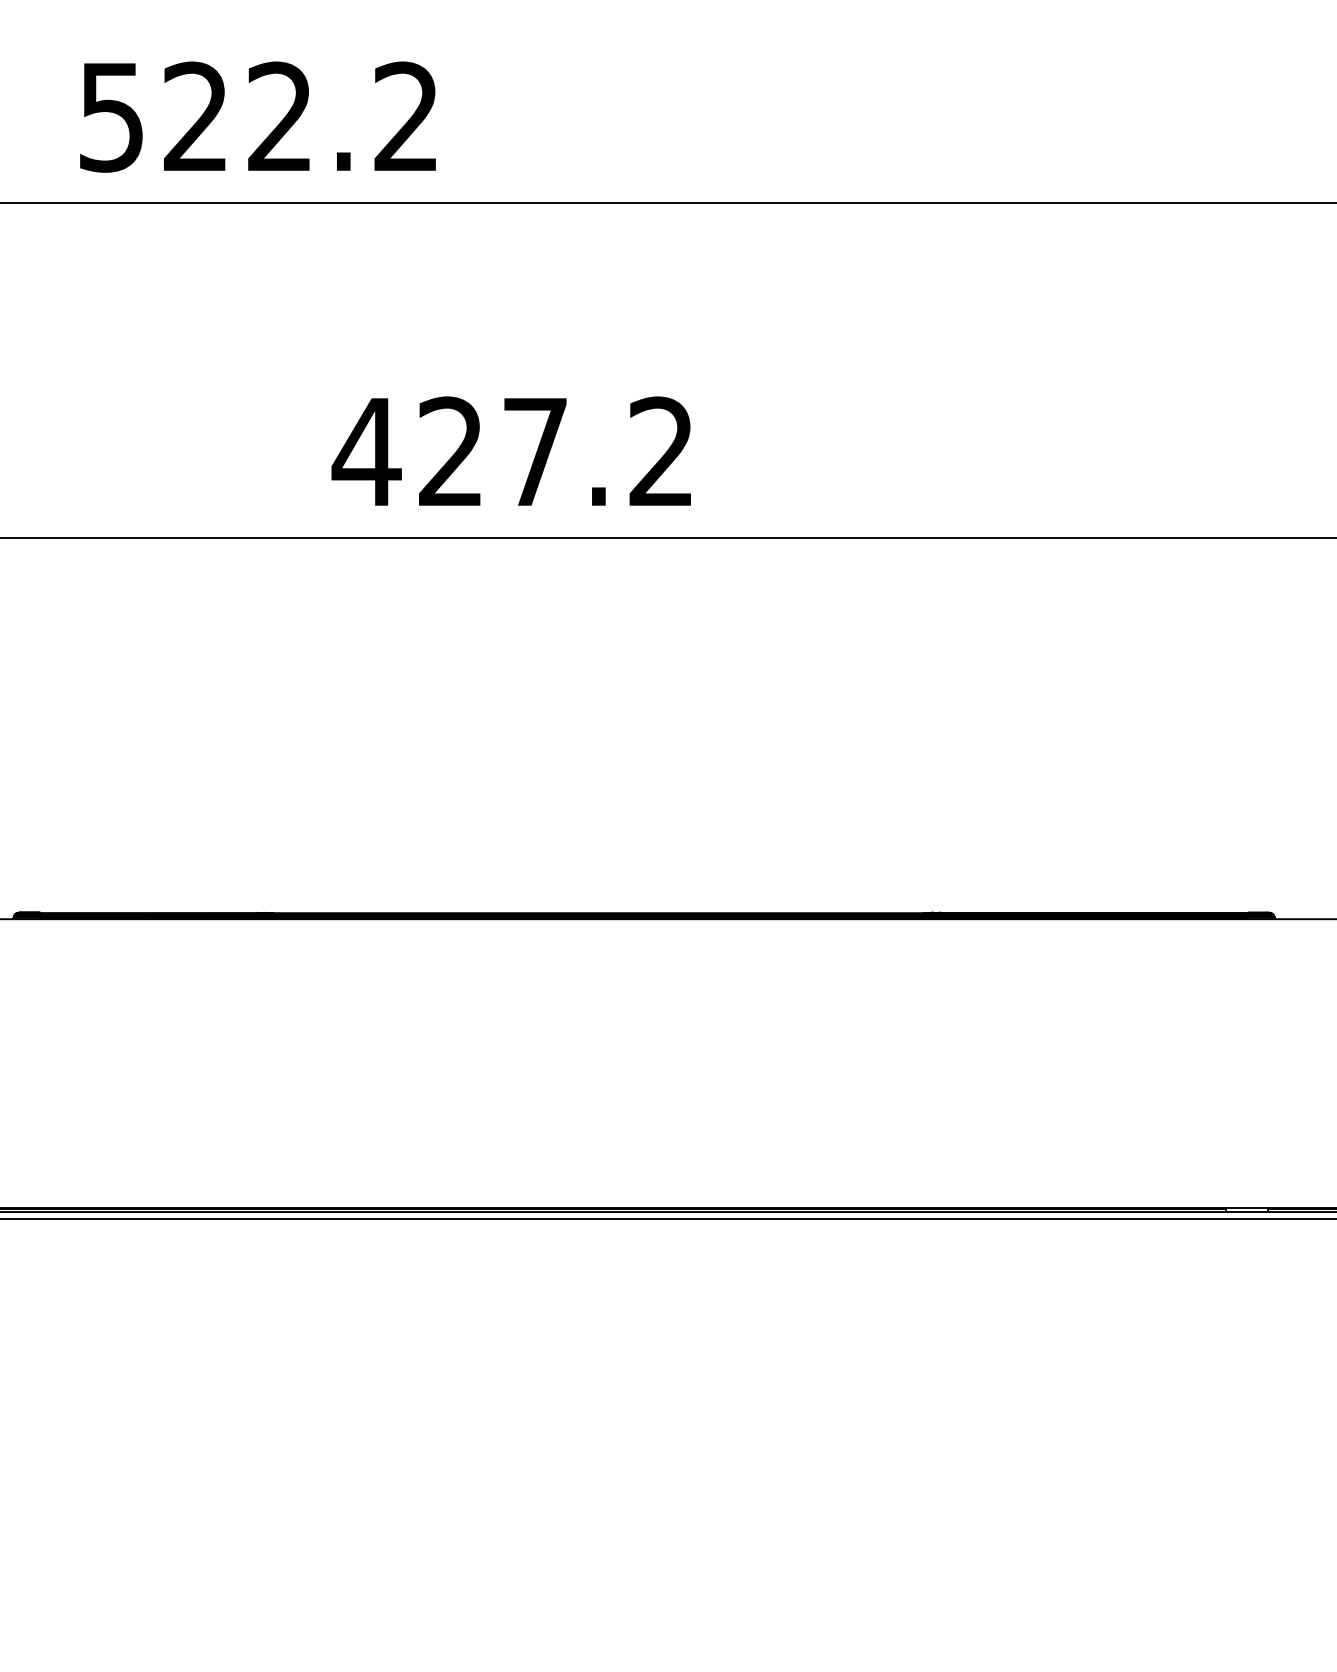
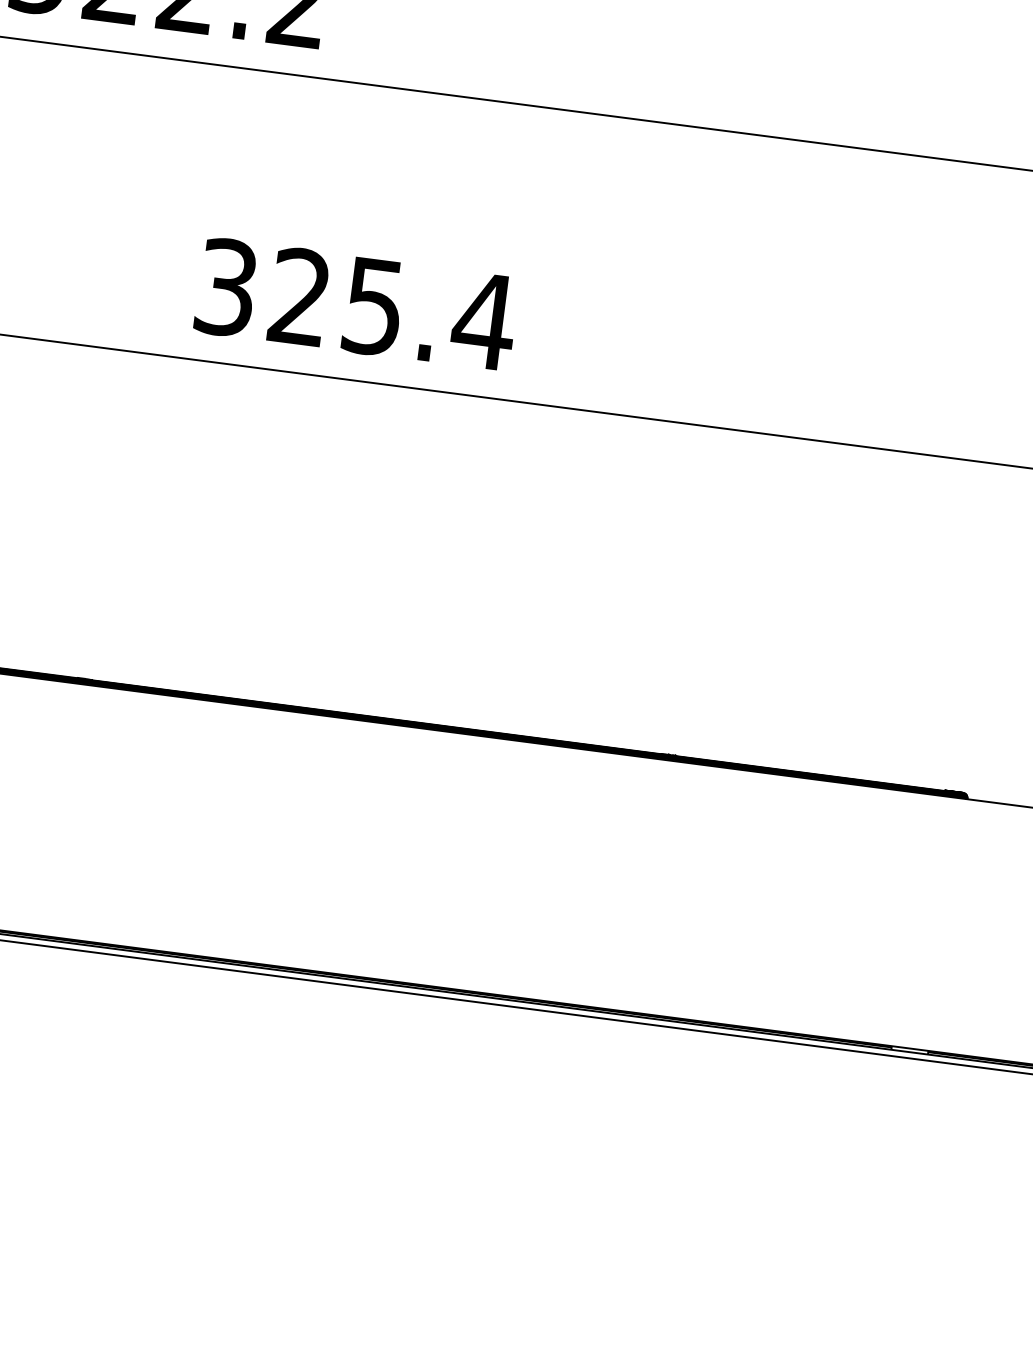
text: (513, 451) -> (354, 303), 427.2 -> 325.4

